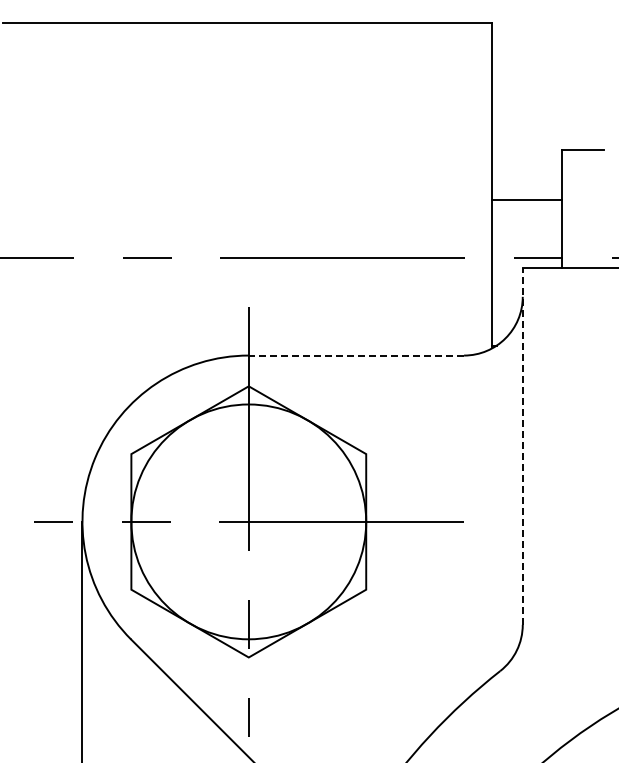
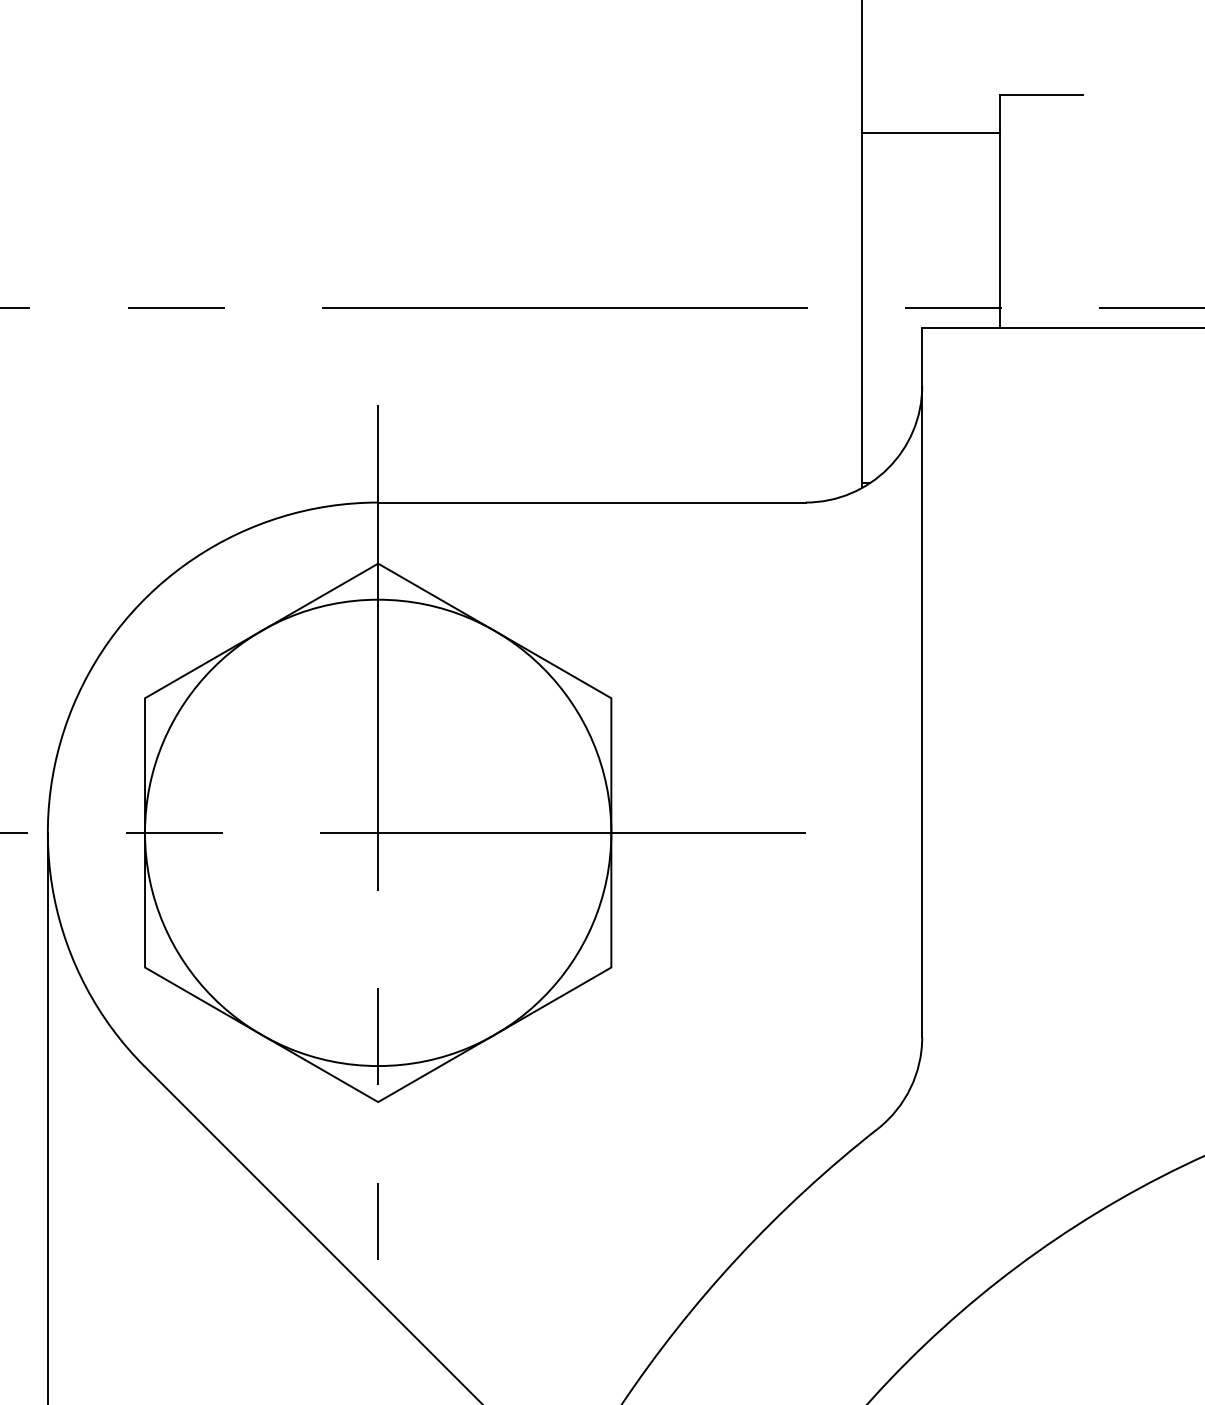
line: (526, 199) -> (929, 133), moved
line: (356, 355) -> (592, 502), dashed -> solid
line: (522, 446) -> (921, 683), dashed -> solid

